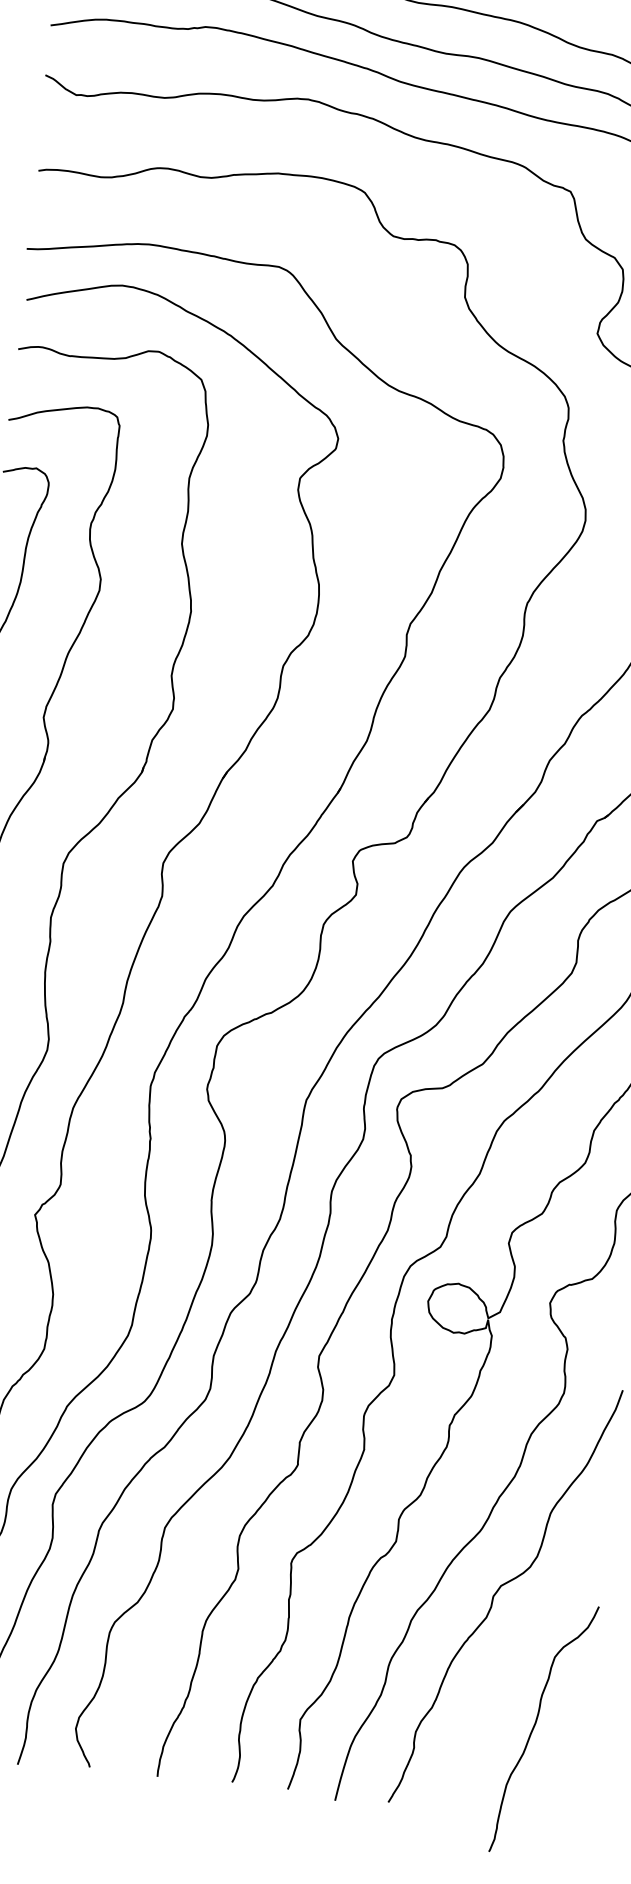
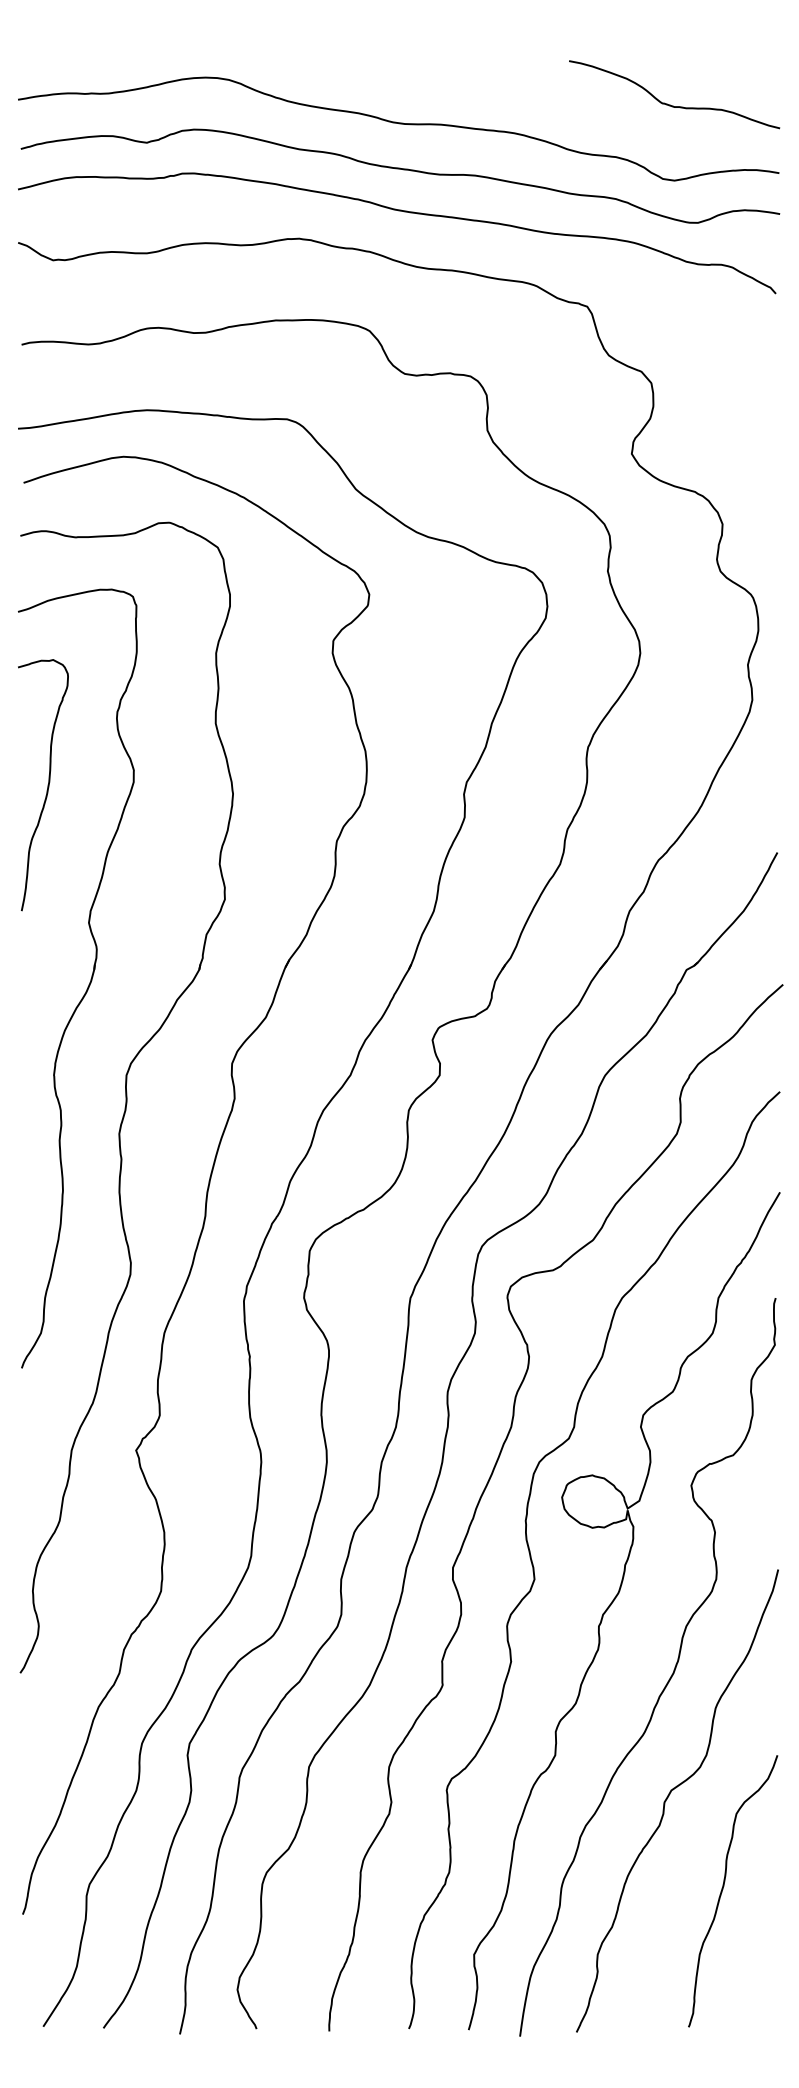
curve: (535, 1726) -> (723, 1889), moved

